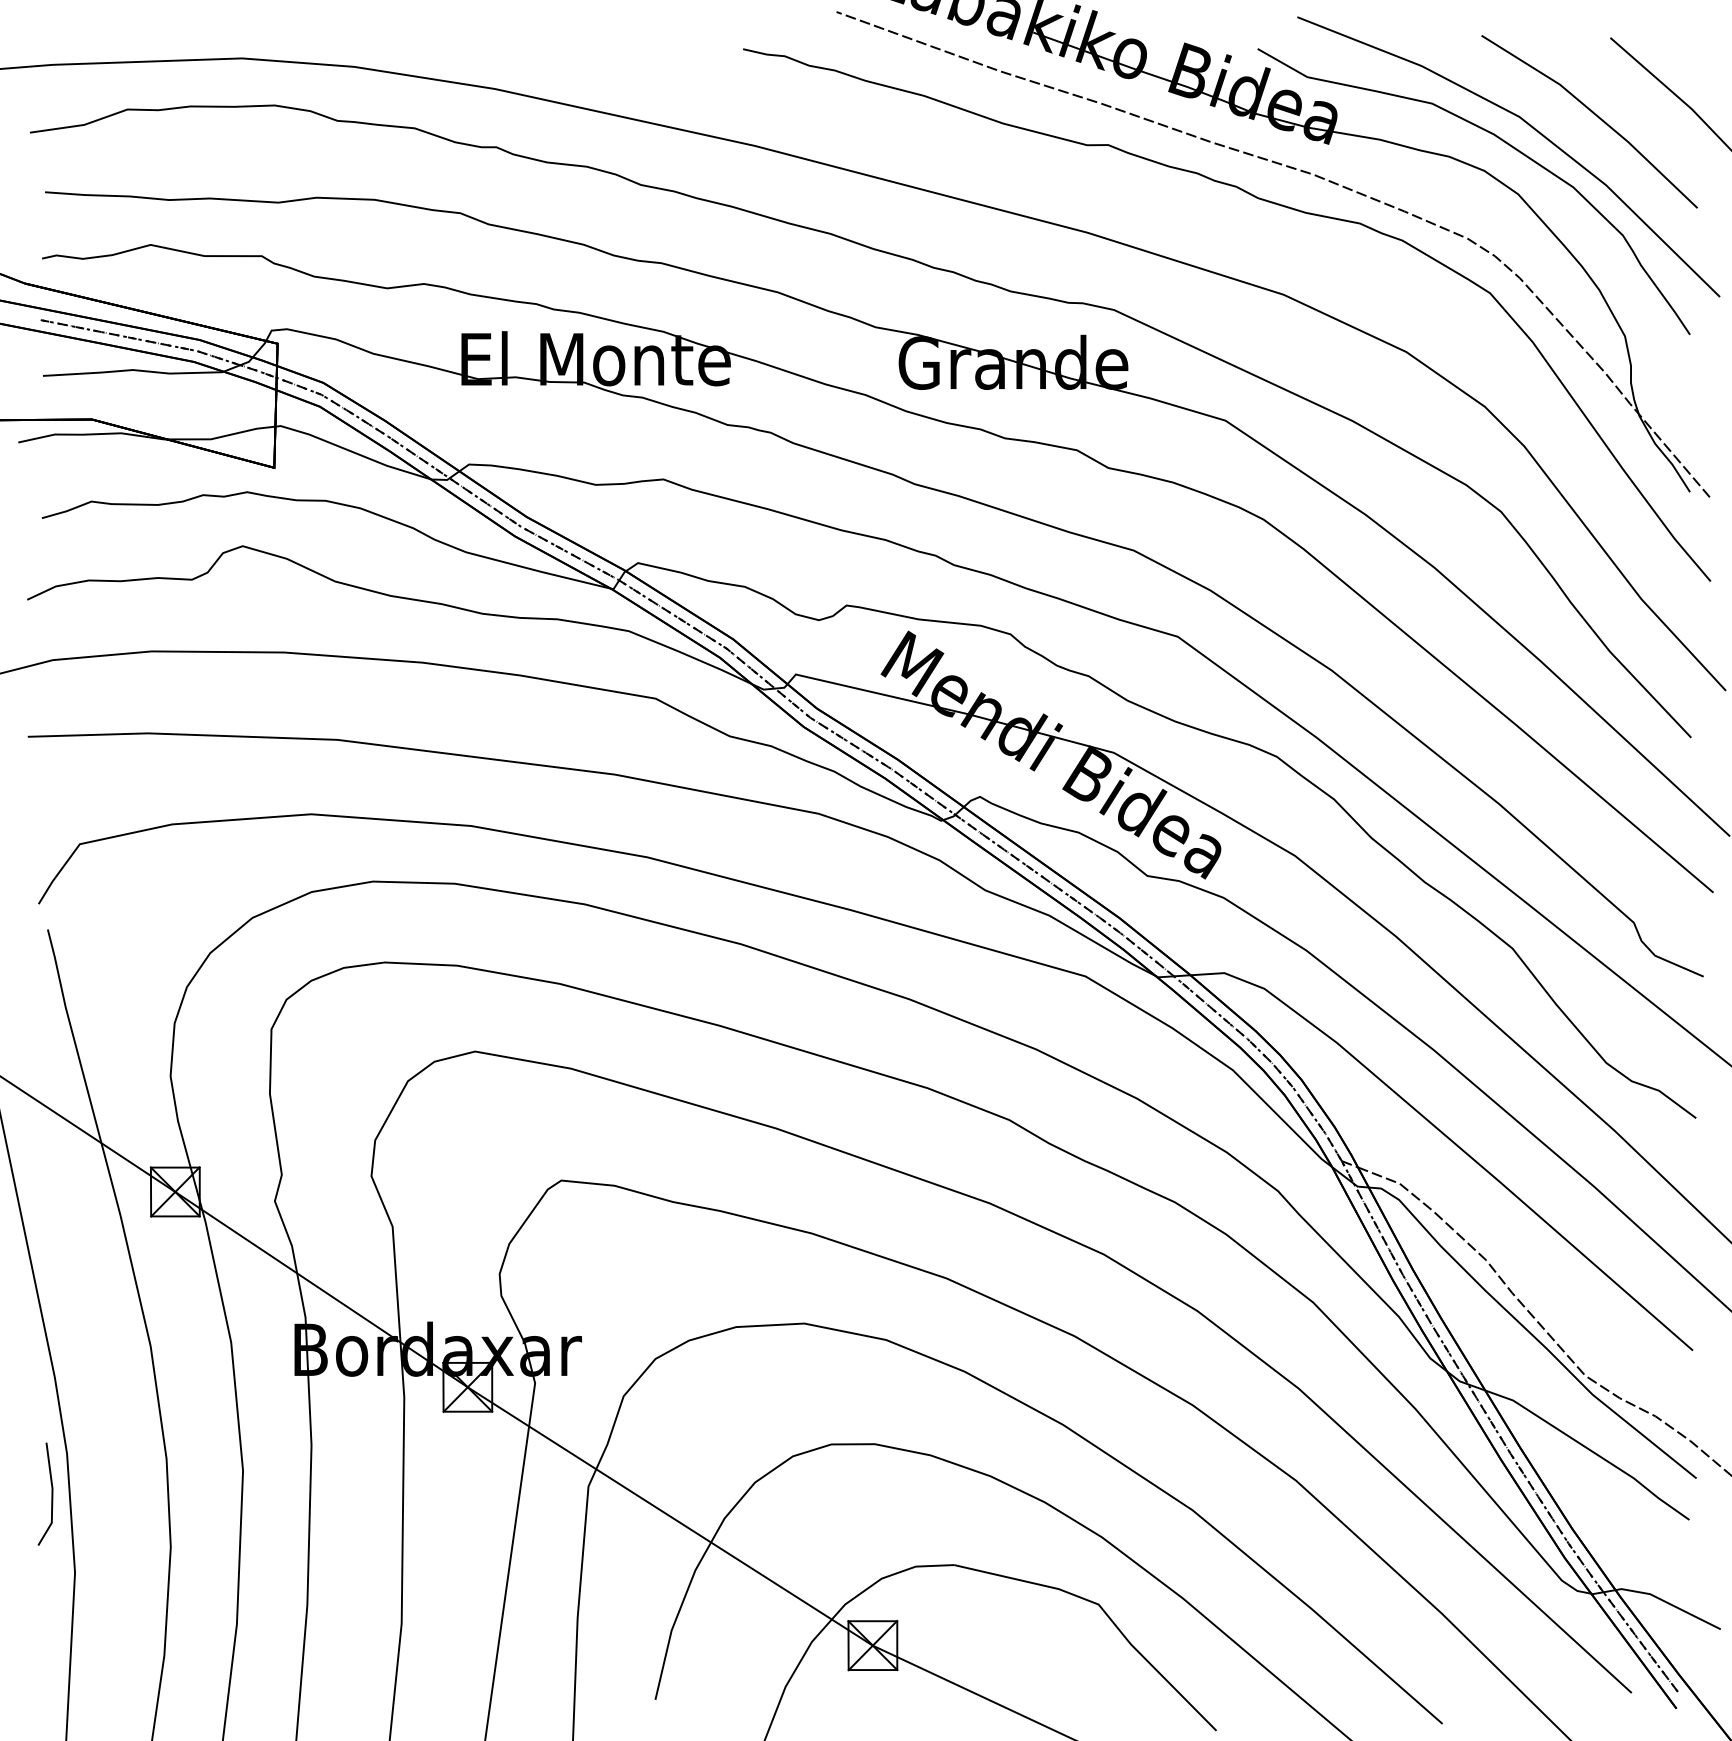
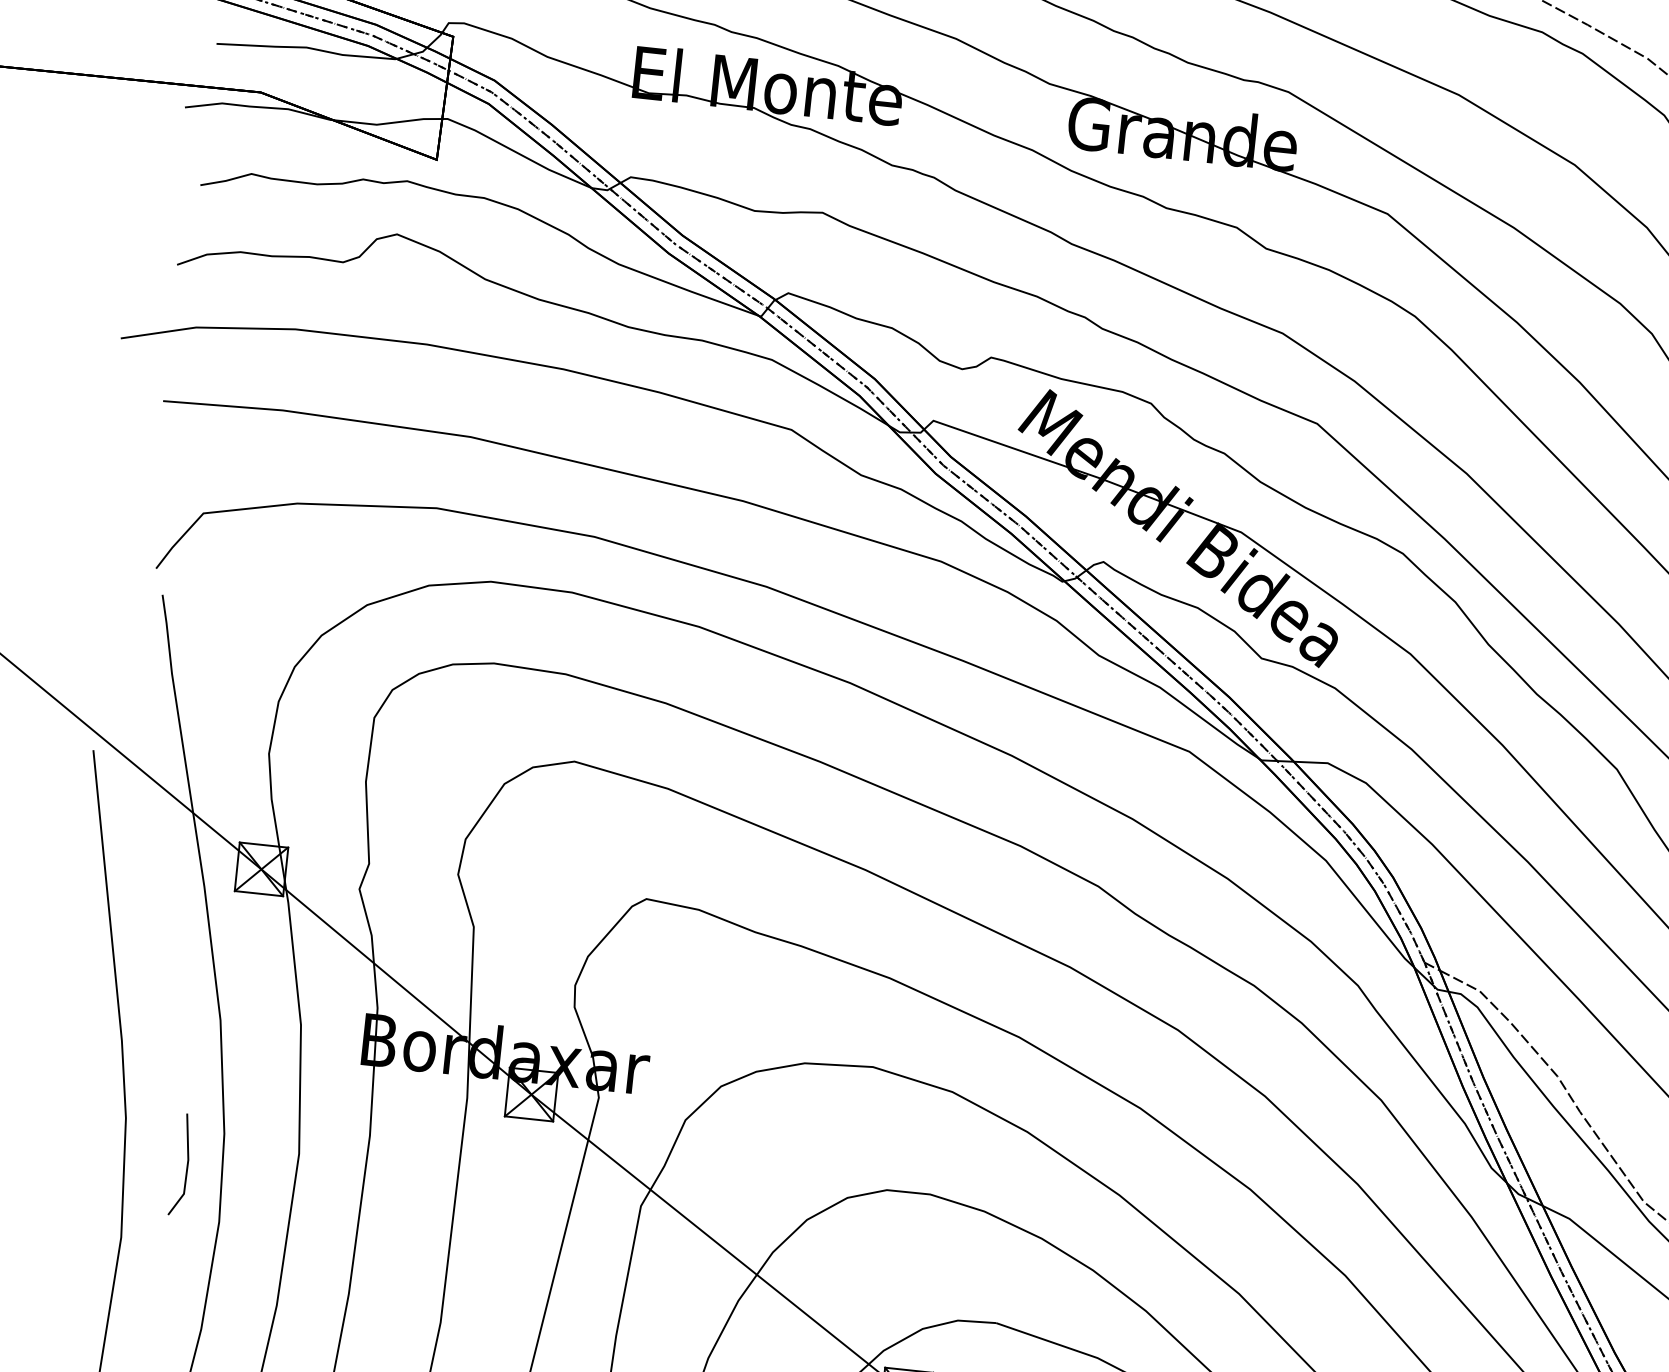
line: (51, 1493) -> (186, 1164), moved

